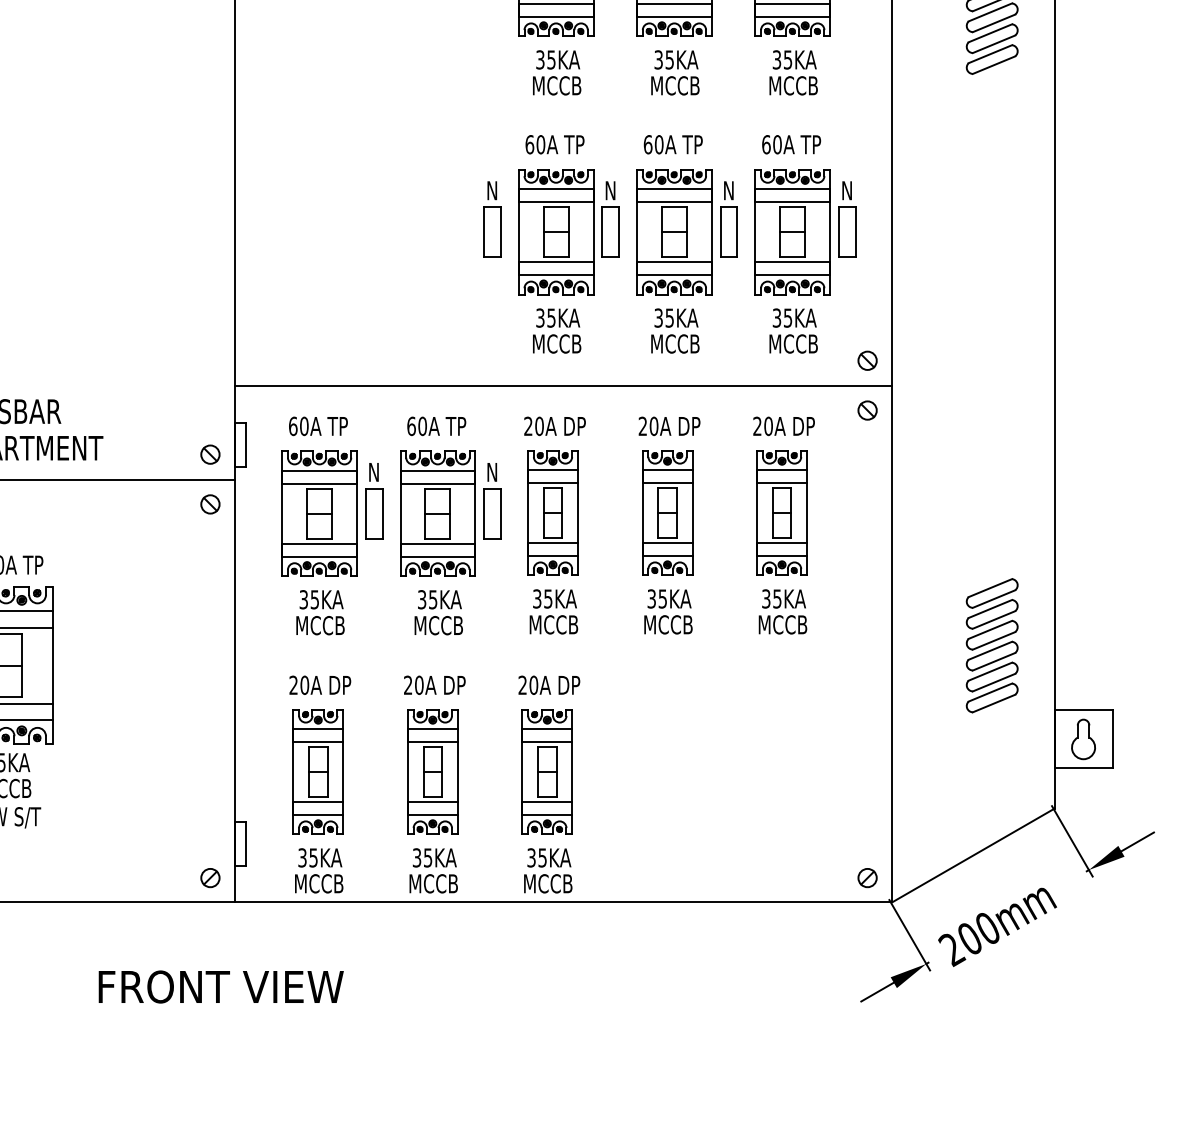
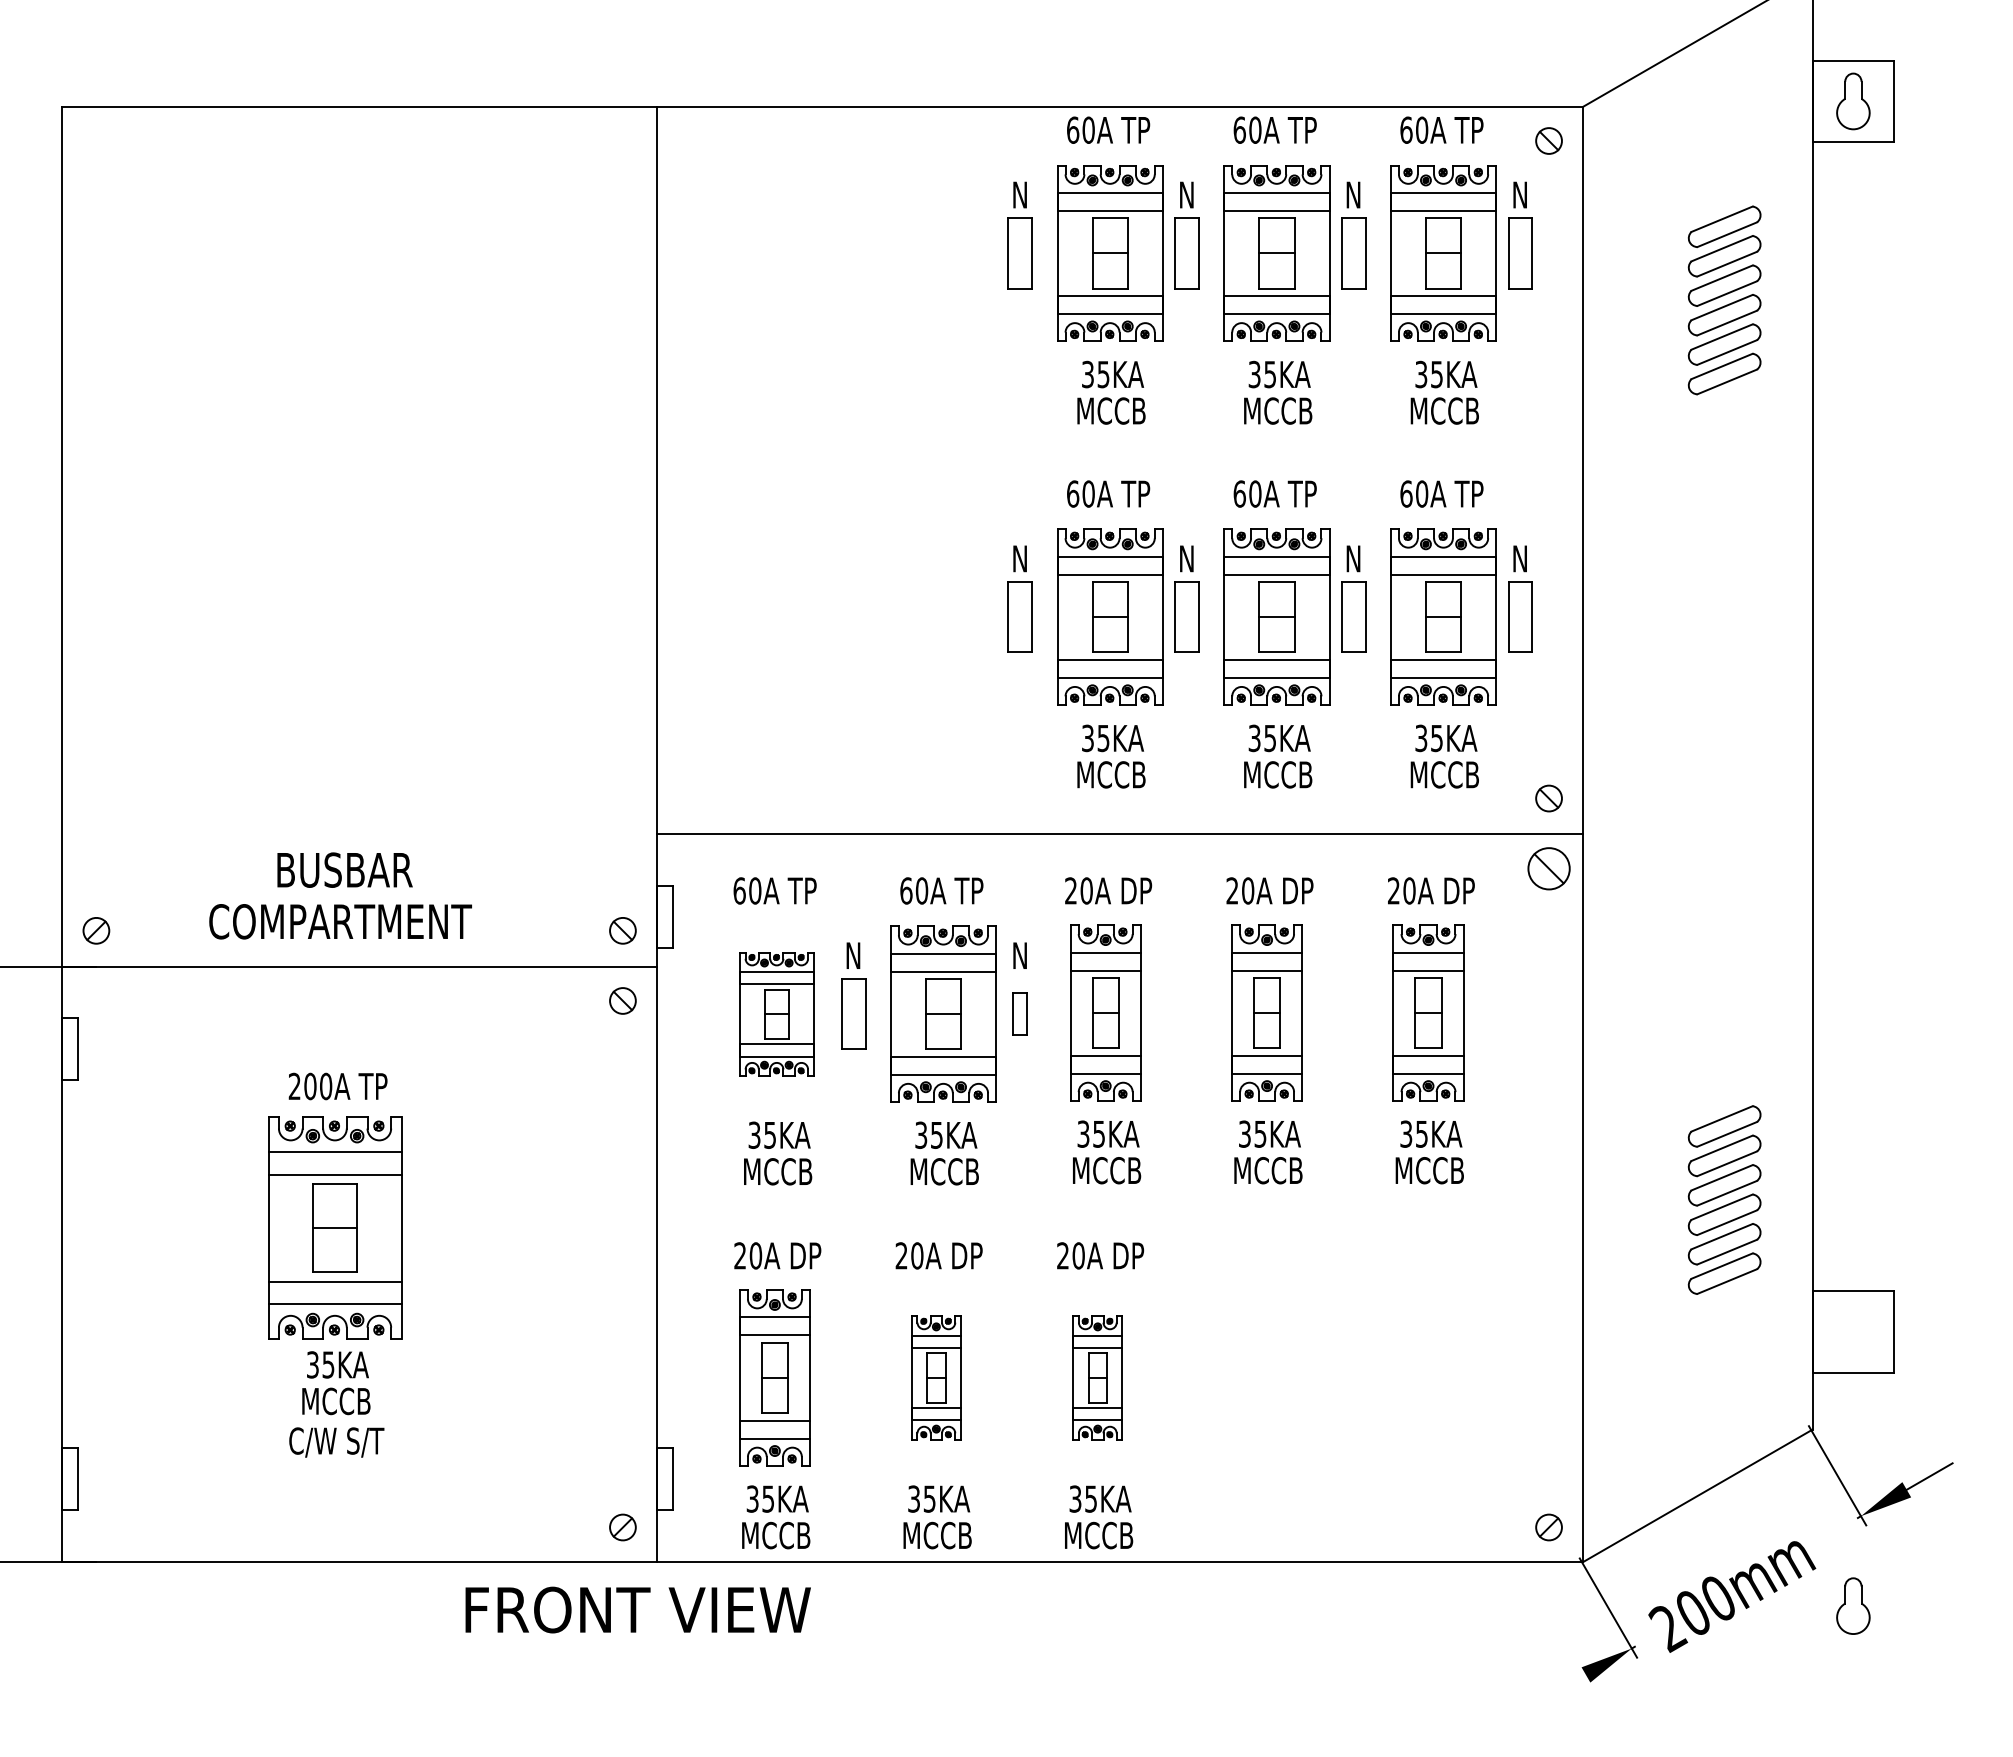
part: (867, 410) -> (1548, 868), size x1.6
part: (319, 513) -> (776, 1013), size x0.7
part: (491, 513) -> (1019, 1013), size x0.6
part: (1083, 738) -> (1853, 1605), moved
part: (432, 771) -> (936, 1377), size x0.7
part: (547, 771) -> (1097, 1377), size x0.7
text: (220, 986) -> (637, 1609), moved
line: (877, 992) -> (1562, 1688), removed

